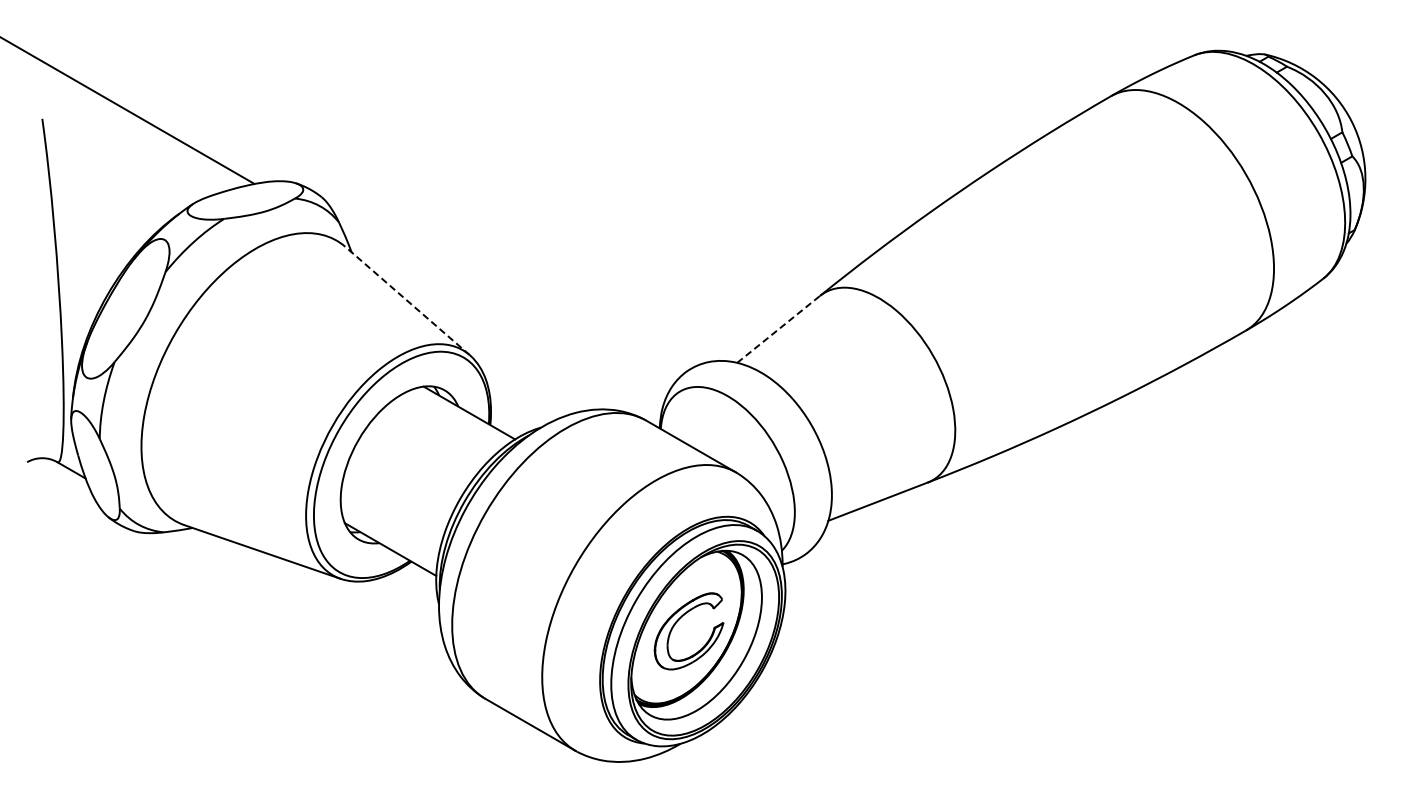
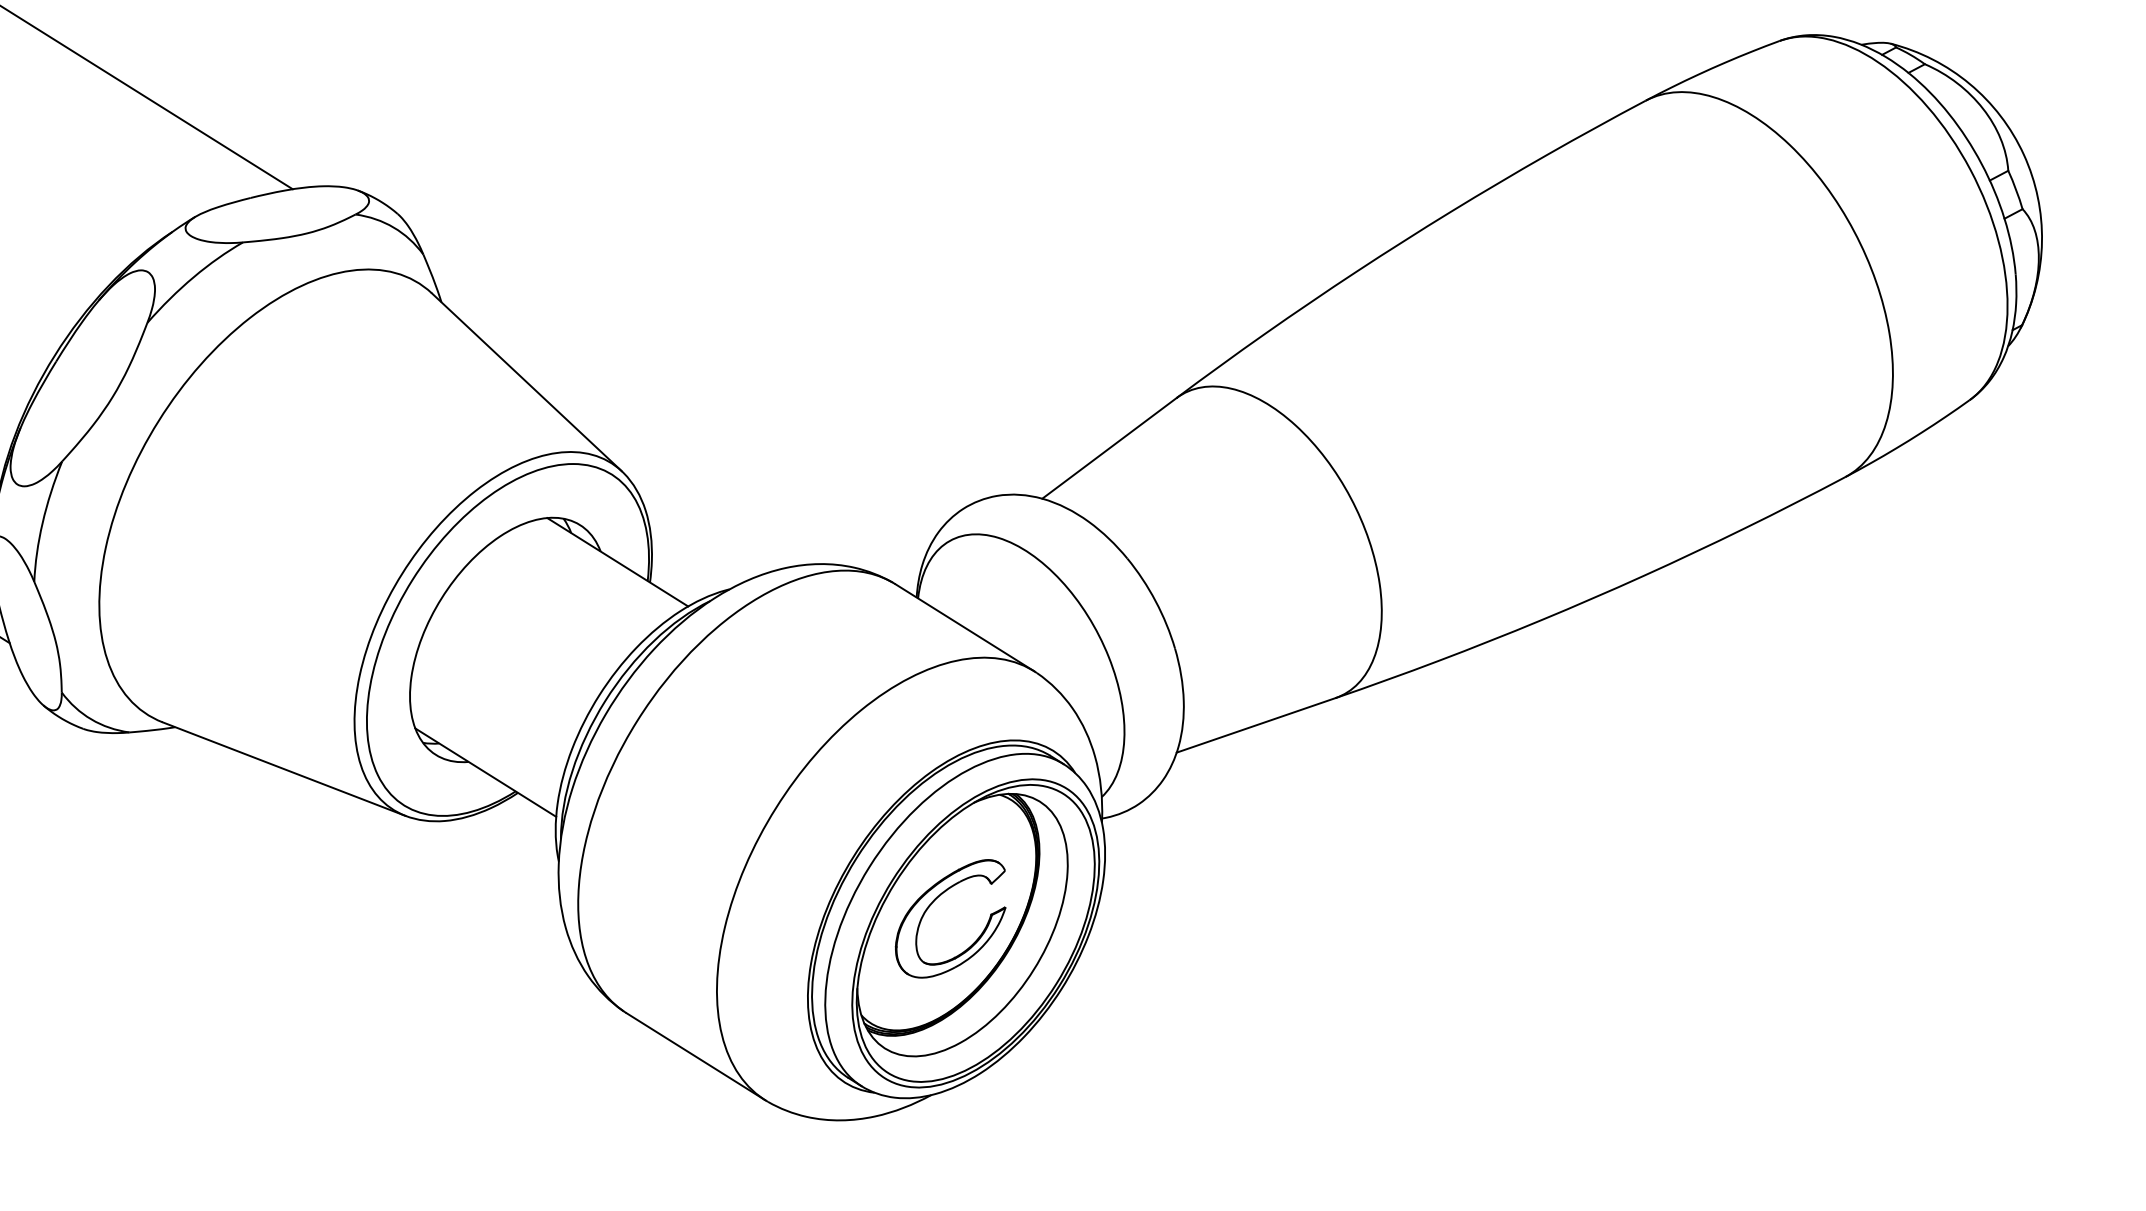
line: (407, 300) -> (526, 381), dashed -> solid
line: (779, 329) -> (1110, 448), dashed -> solid

